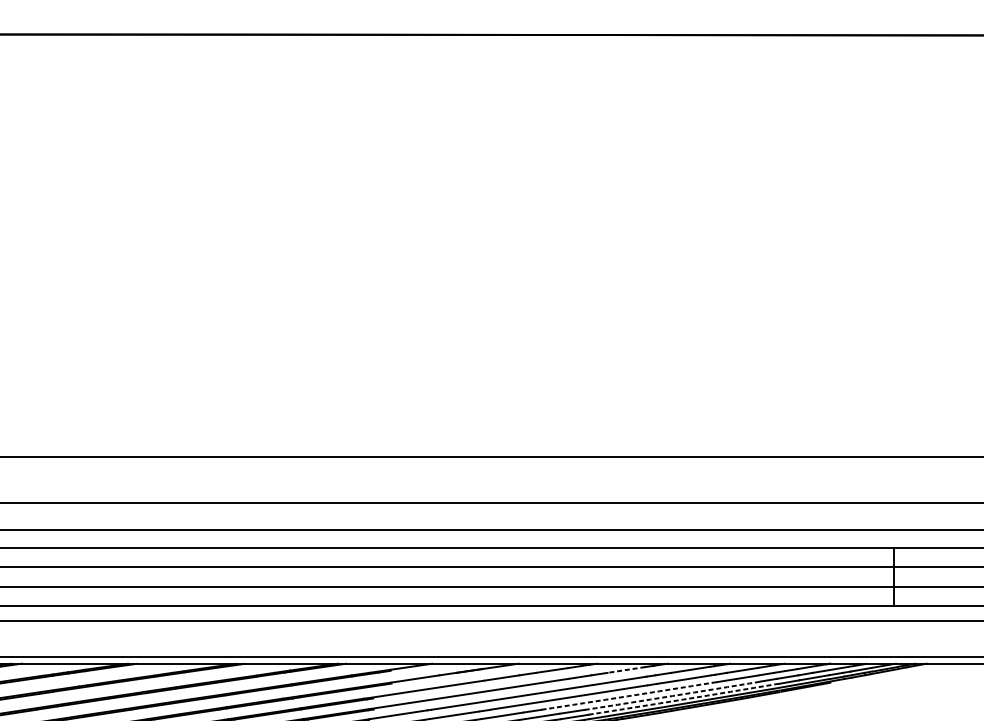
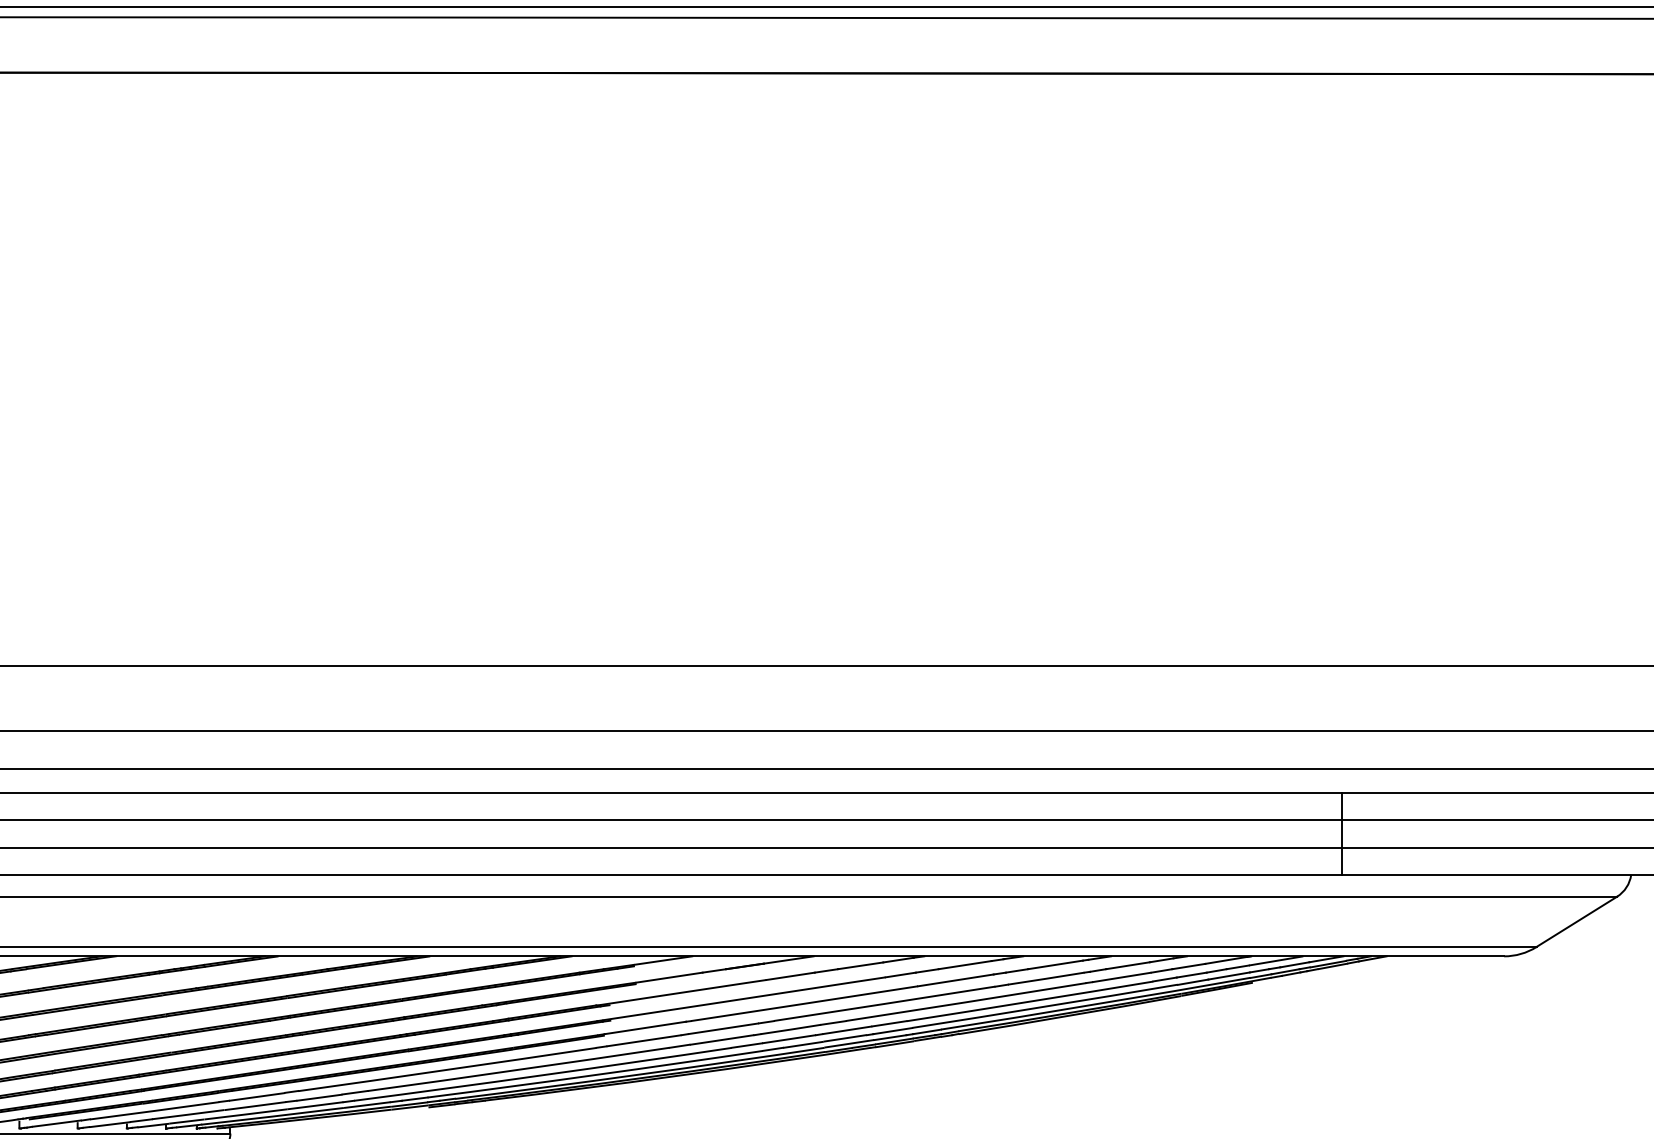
line: (626, 670) -> (965, 965), dashed -> solid
arc: (672, 695) -> (1030, 1001), dashed -> solid
arc: (627, 696) -> (966, 1002), dashed -> solid
arc: (683, 699) -> (1045, 1006), dashed -> solid

